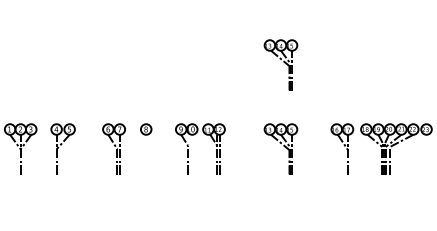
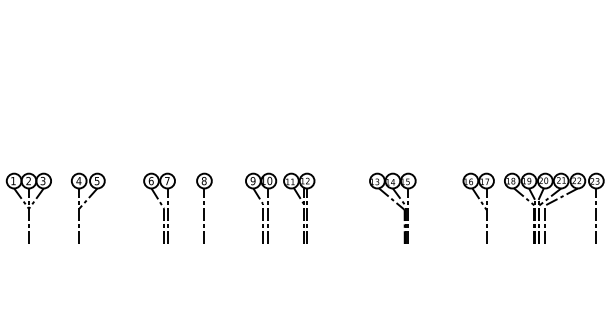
part: (280, 64) -> (392, 90), removed
line: (146, 154) -> (204, 216), added
line: (191, 154) -> (267, 216), added
line: (426, 154) -> (596, 216), added

